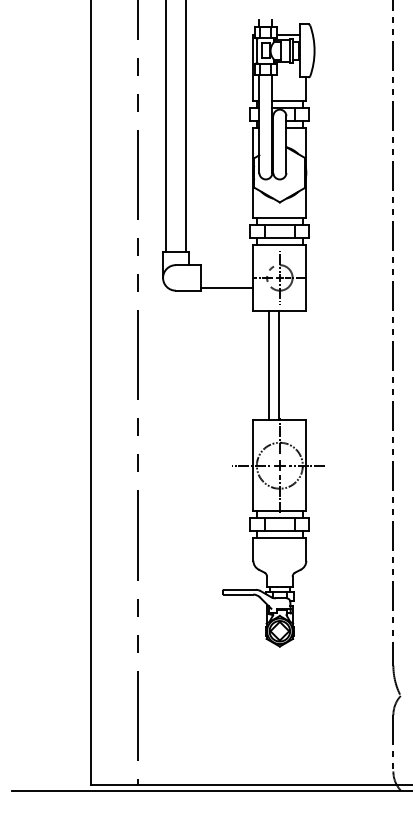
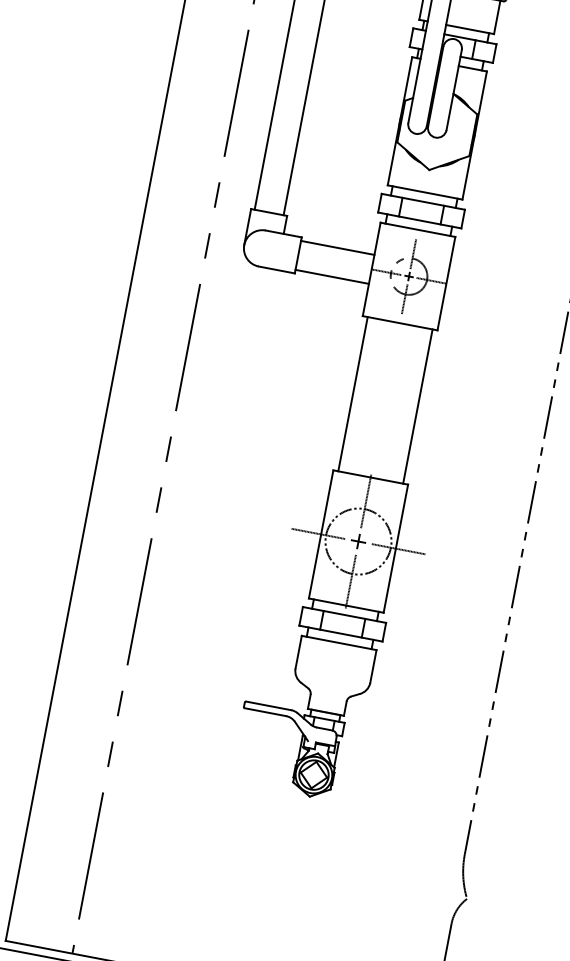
line: (227, 267) -> (337, 247), added
line: (268, 365) -> (417, 406), moved
line: (278, 365) -> (352, 393), moved

